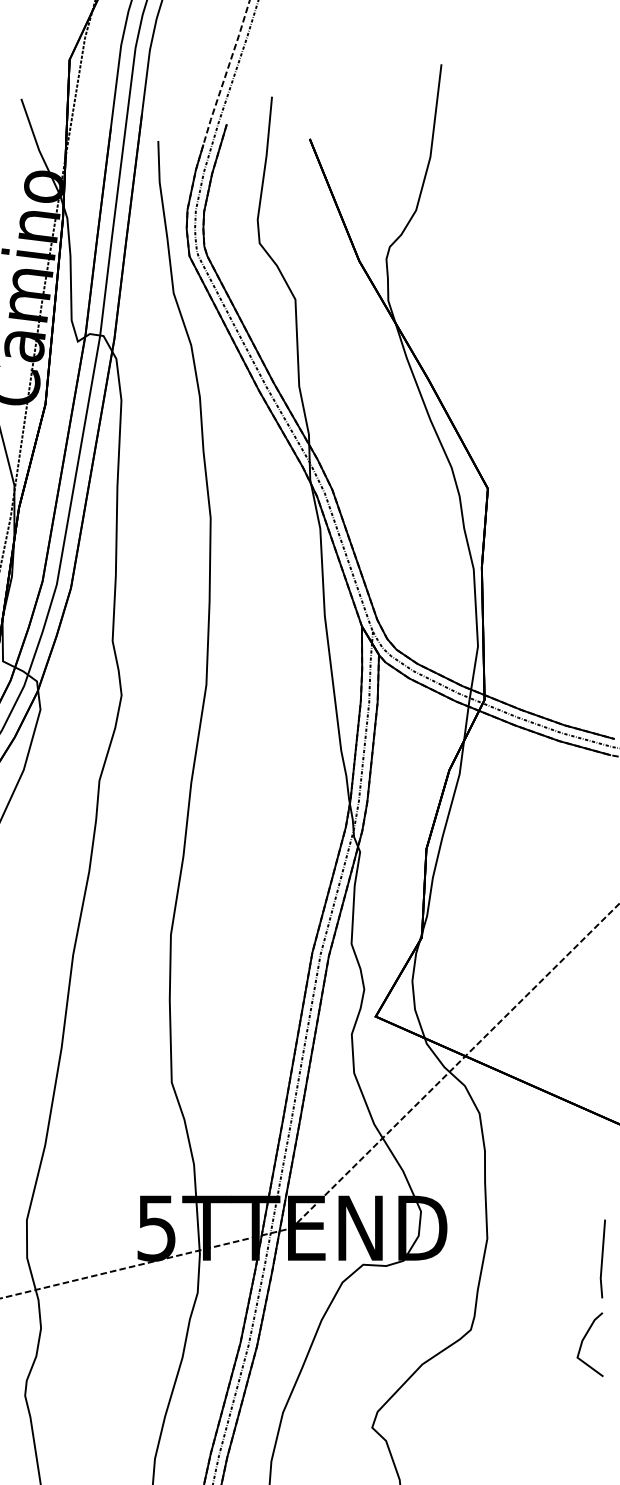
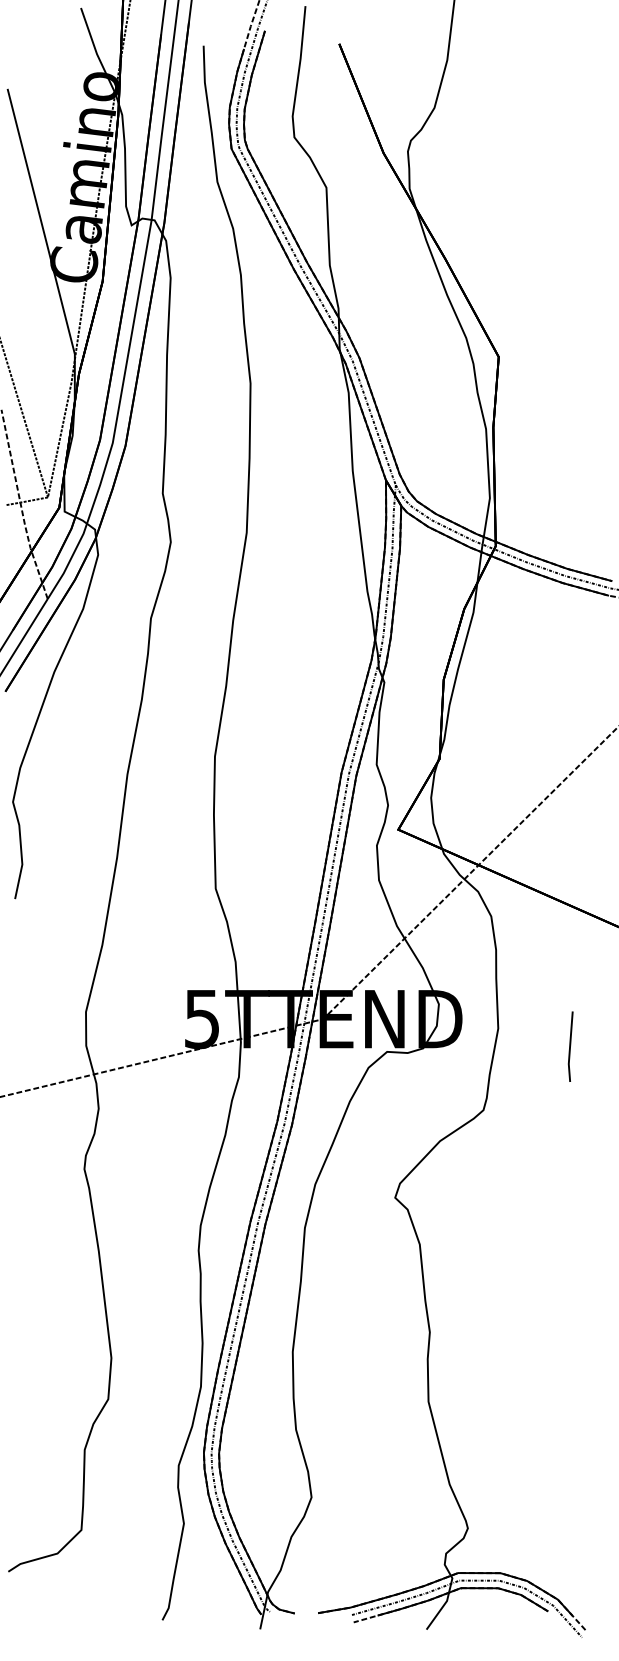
line: (602, 1258) -> (570, 1046), moved
line: (583, 1341) -> (584, 1120), removed

